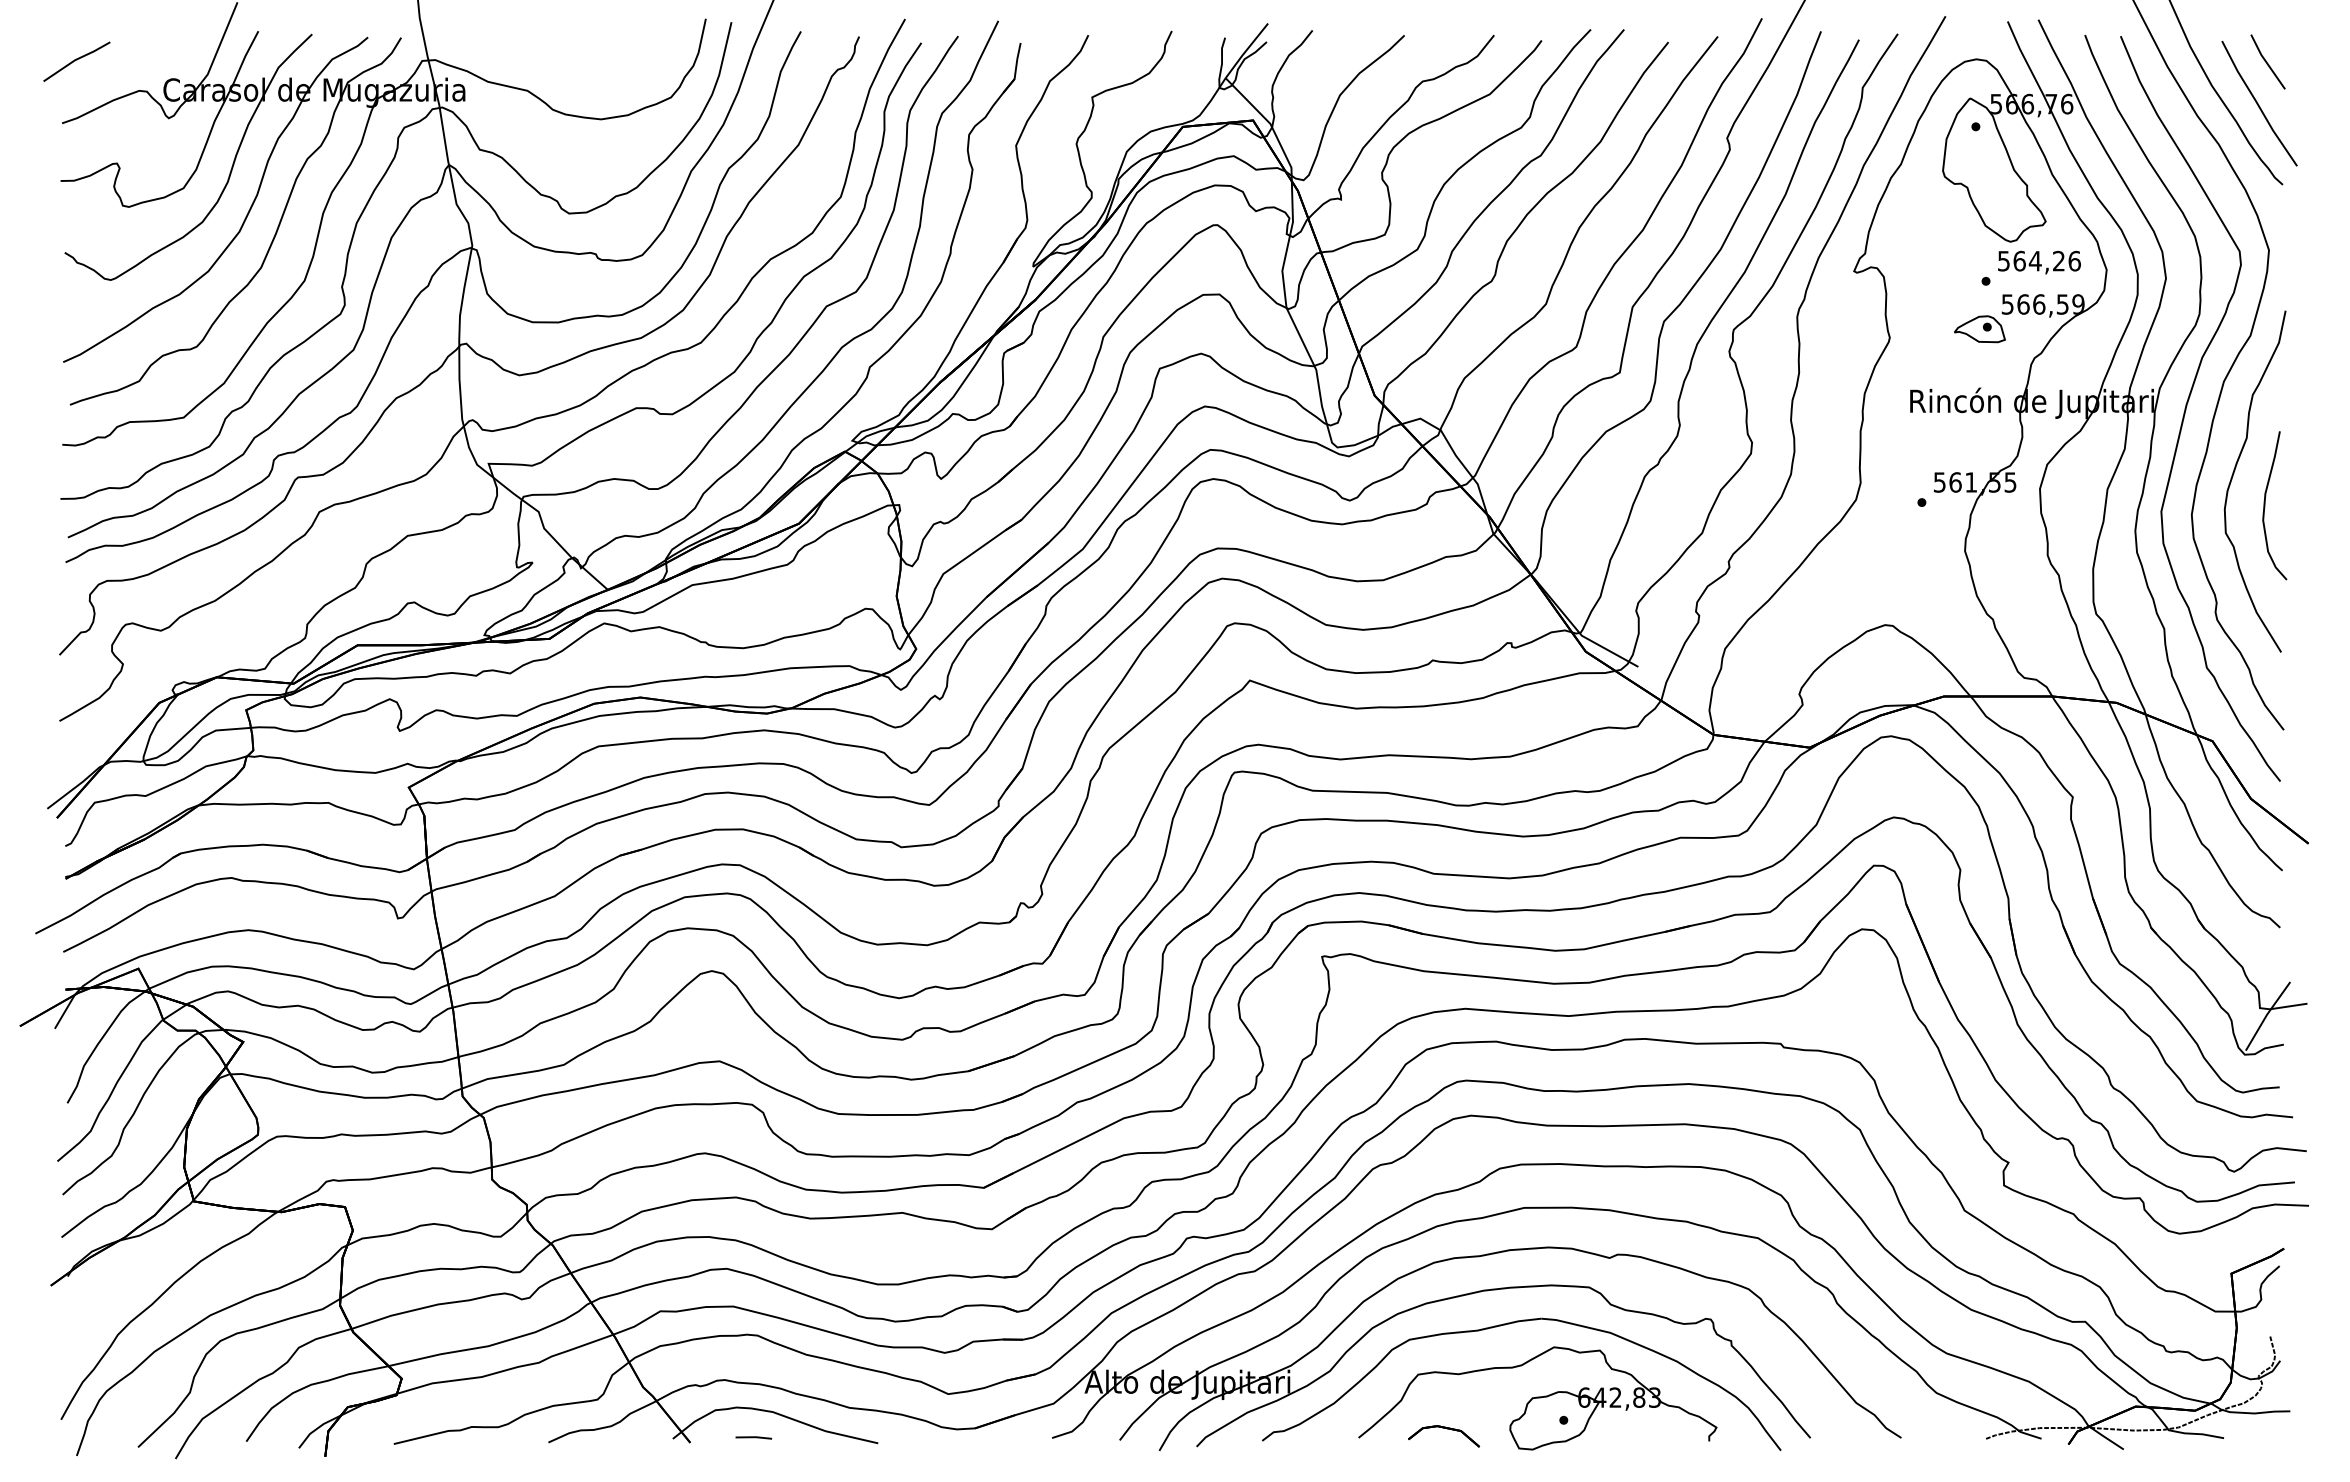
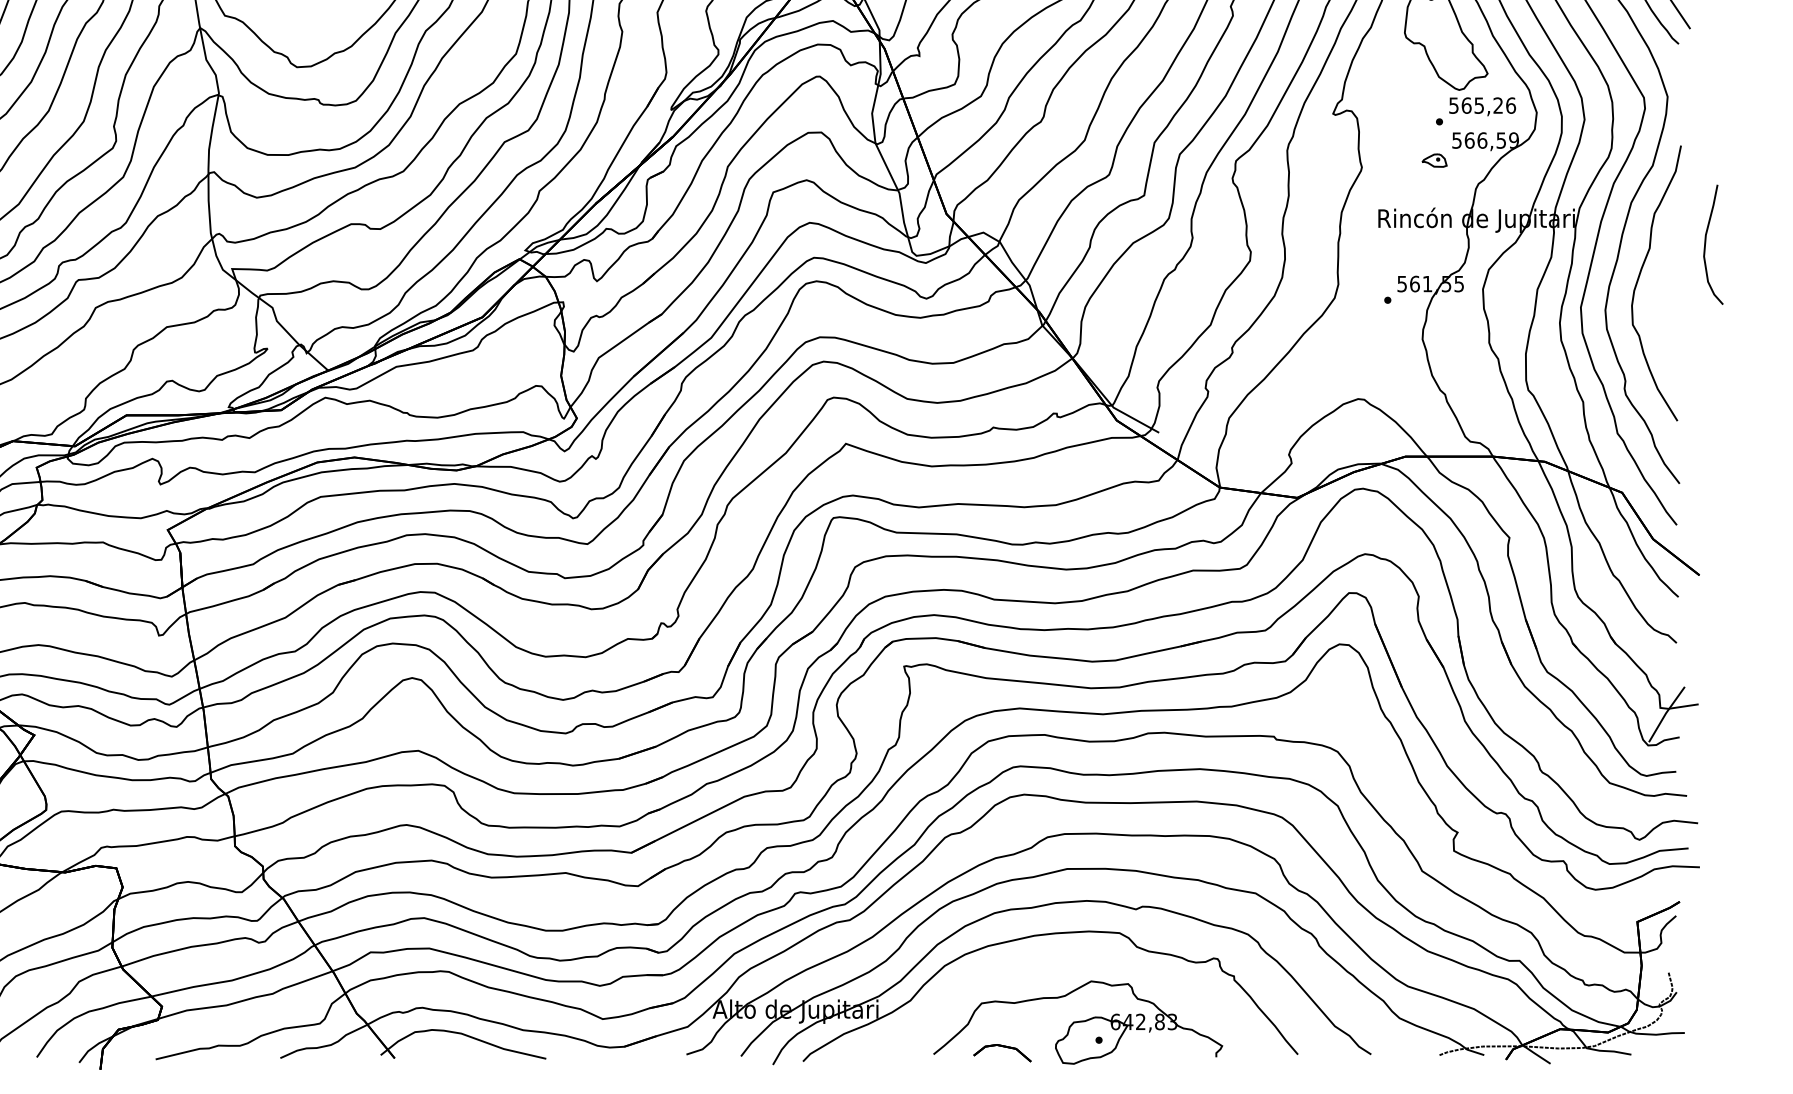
text: (2034, 261) -> (1478, 105), 564,26 -> 565,26
part: (1979, 329) -> (1434, 160), size x0.6
curve: (2265, 505) -> (1705, 244), moved
part: (1505, 1325) -> (1052, 963), removed
line: (753, 1437) -> (445, 1054), removed

